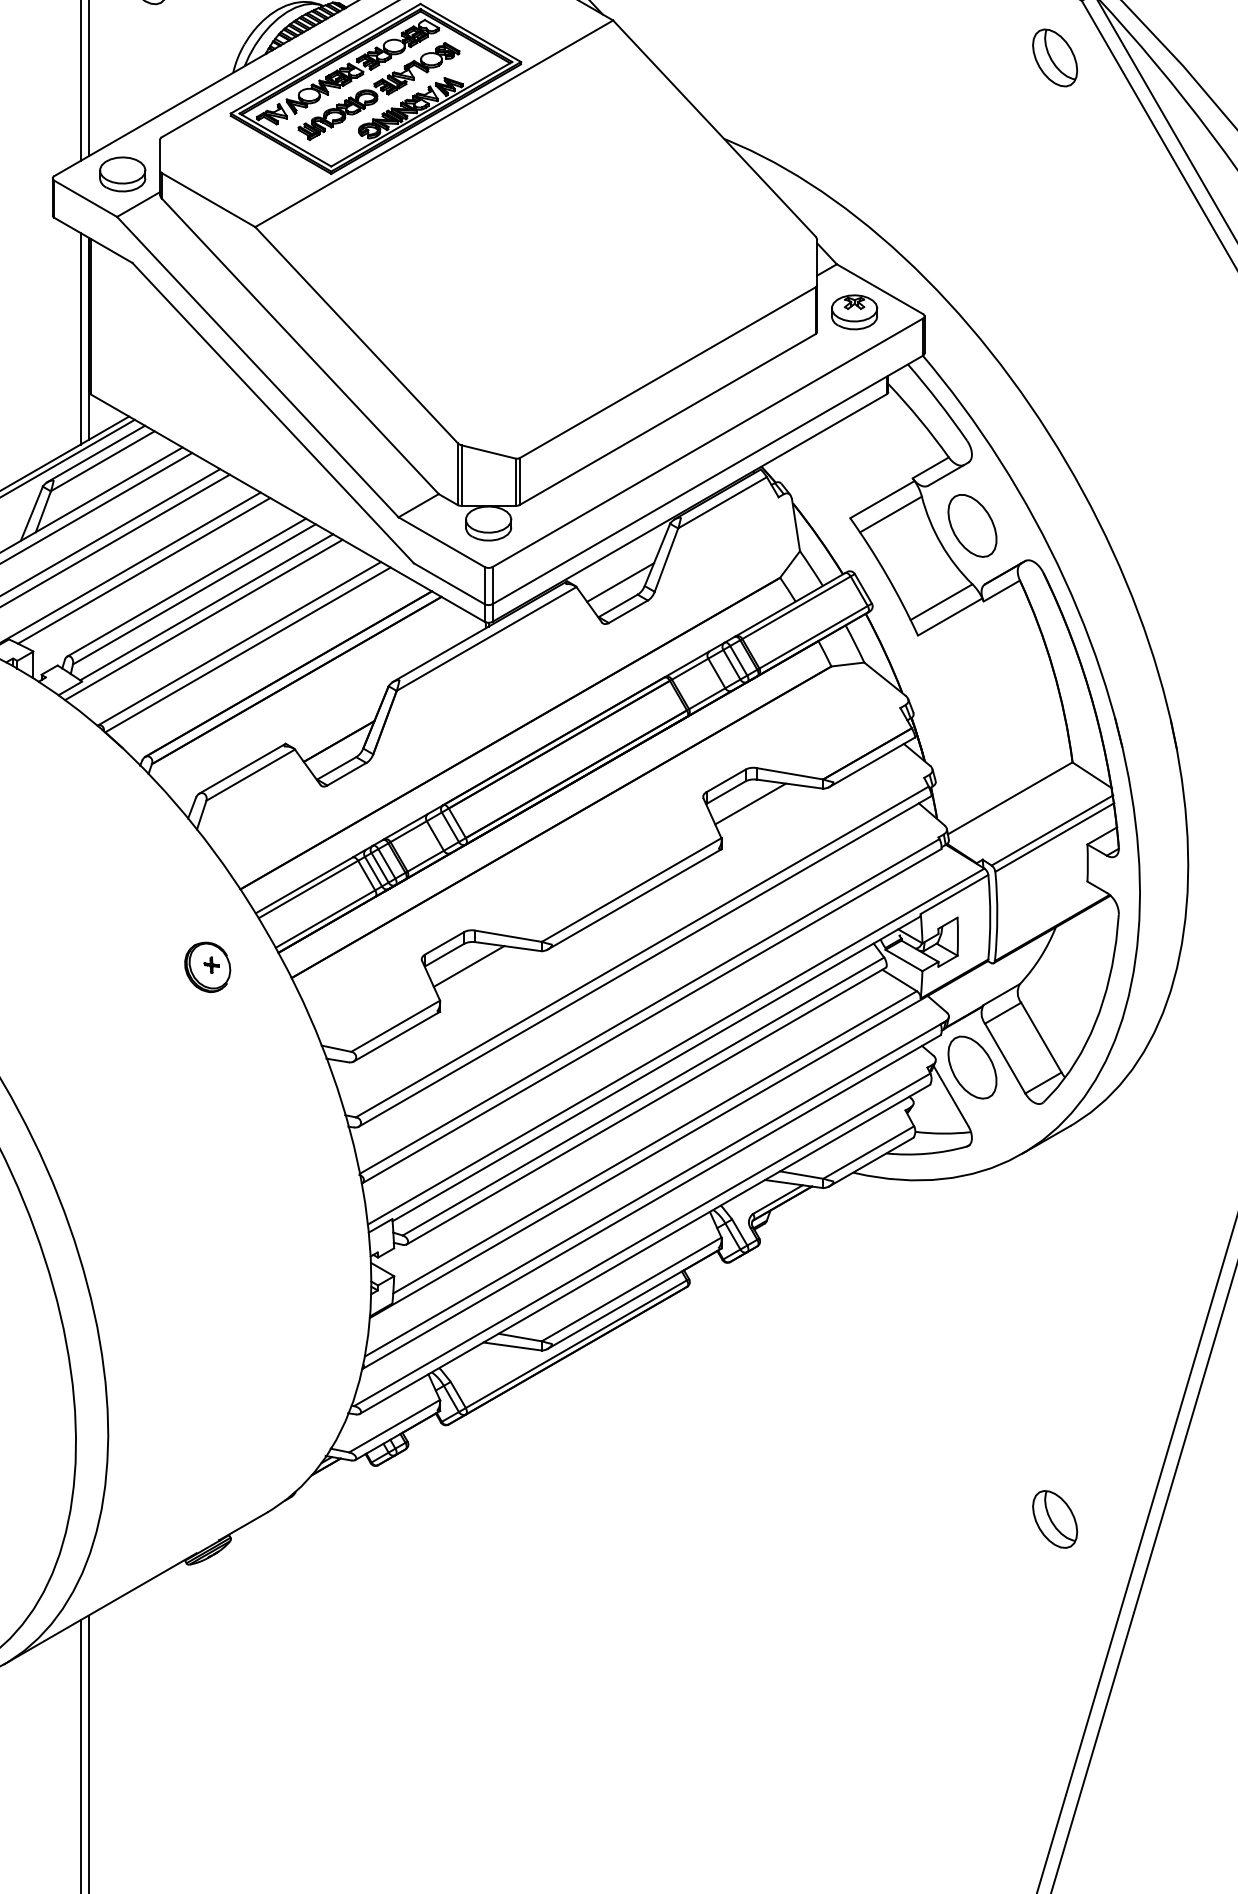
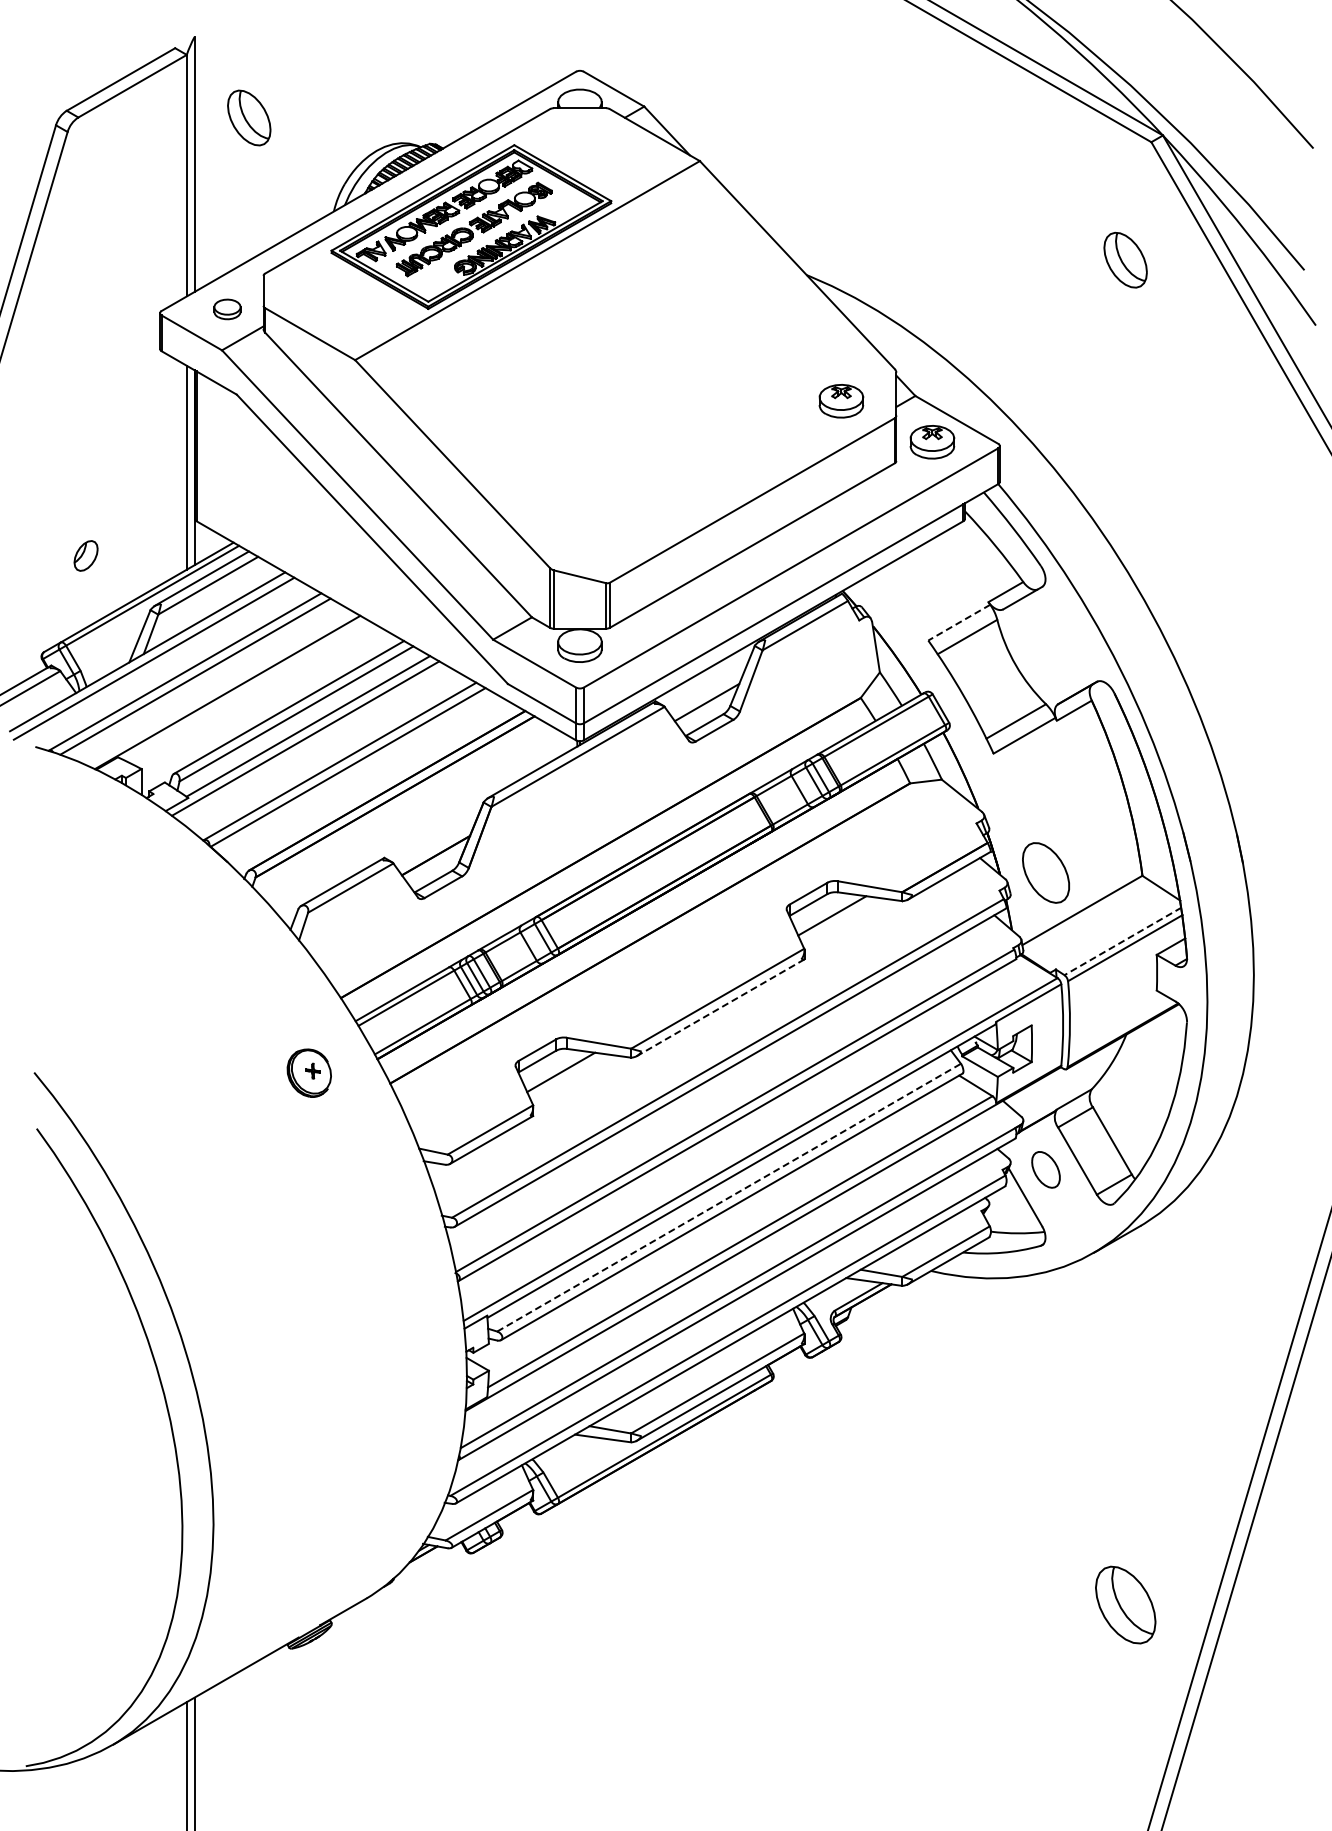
part: (1054, 57) -> (1125, 259), moved
part: (122, 174) -> (227, 309), size x0.6
part: (760, 270) -> (841, 401), added
line: (882, 499) -> (959, 622), solid -> dashed
part: (971, 525) -> (1045, 872), moved
line: (143, 571) -> (247, 691), removed
line: (1052, 830) -> (1123, 941), solid -> dashed
line: (634, 899) -> (720, 1007), solid -> dashed
part: (971, 1067) -> (1045, 1169), size x0.6
line: (643, 1096) -> (729, 1197), solid -> dashed
part: (1054, 1518) -> (1125, 1604), size x1.4

